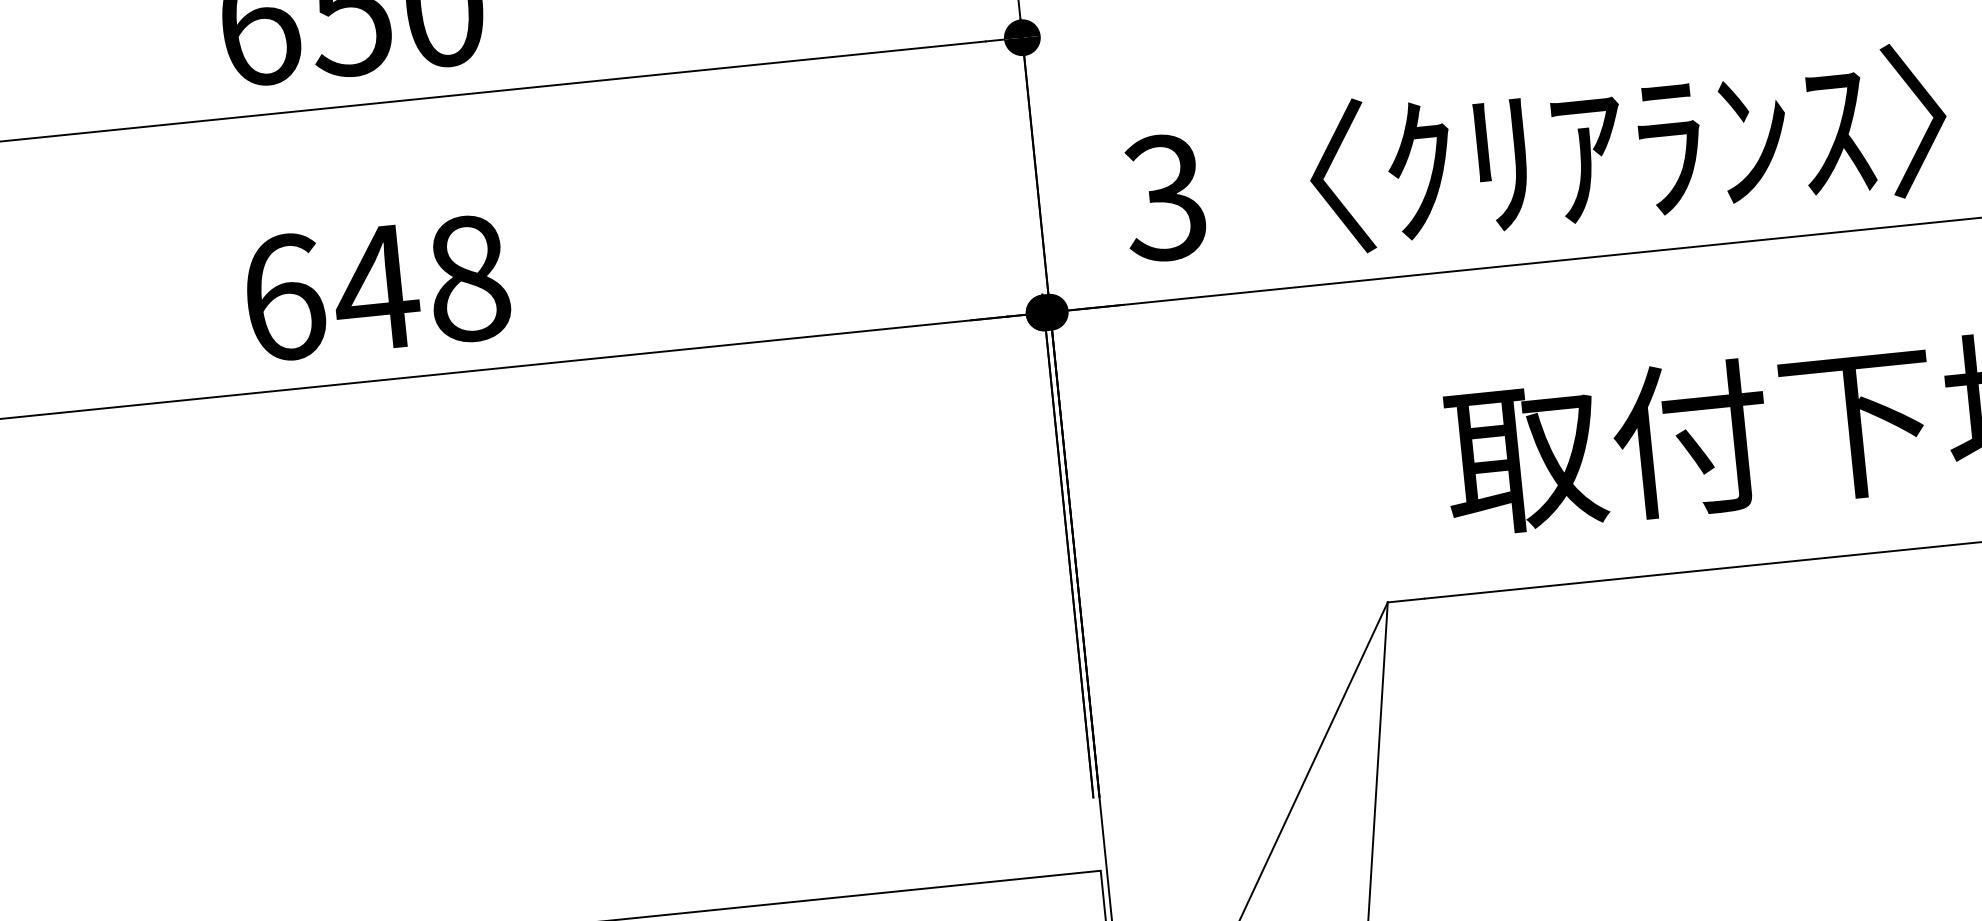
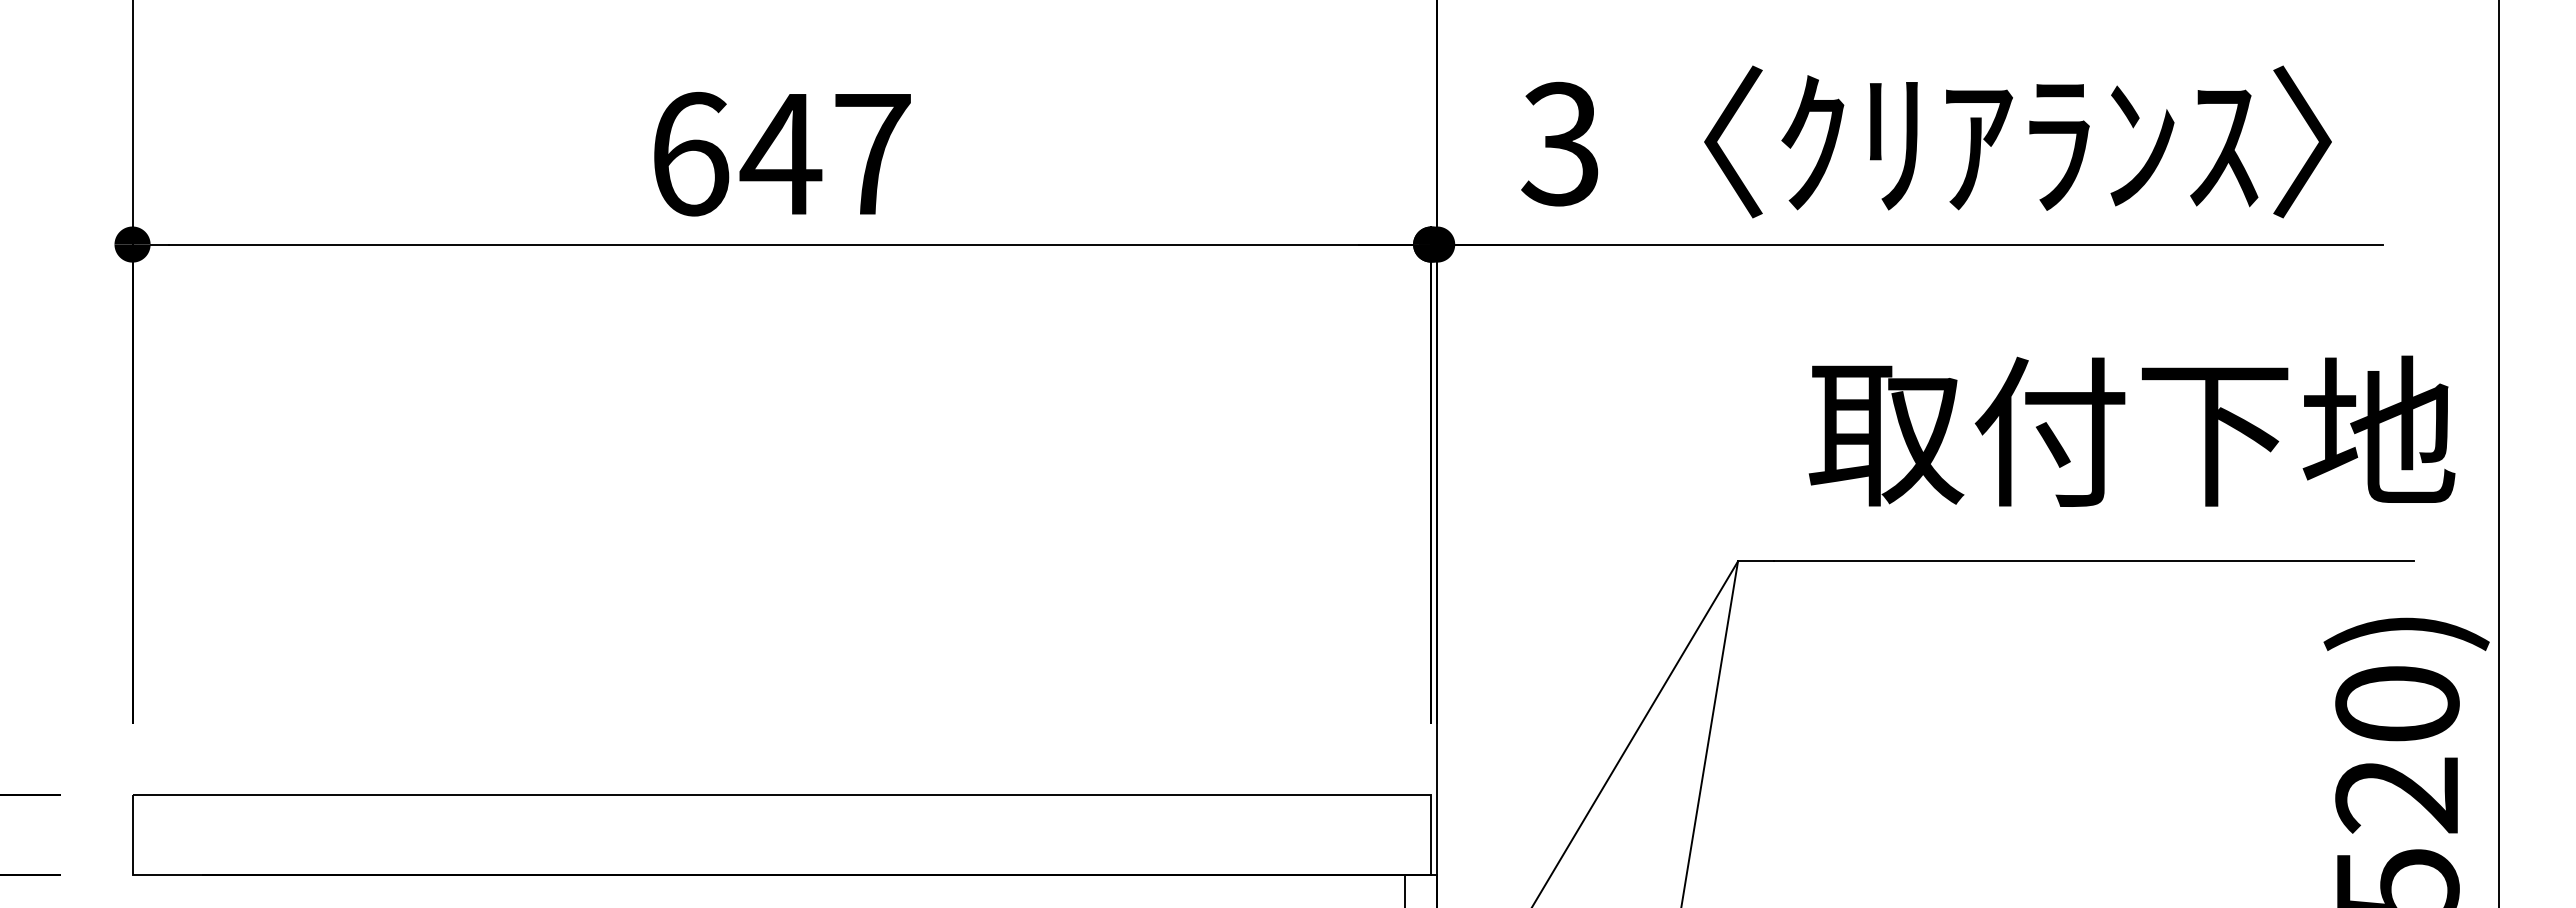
text: (468, 279) -> (872, 154), 648 -> 647

